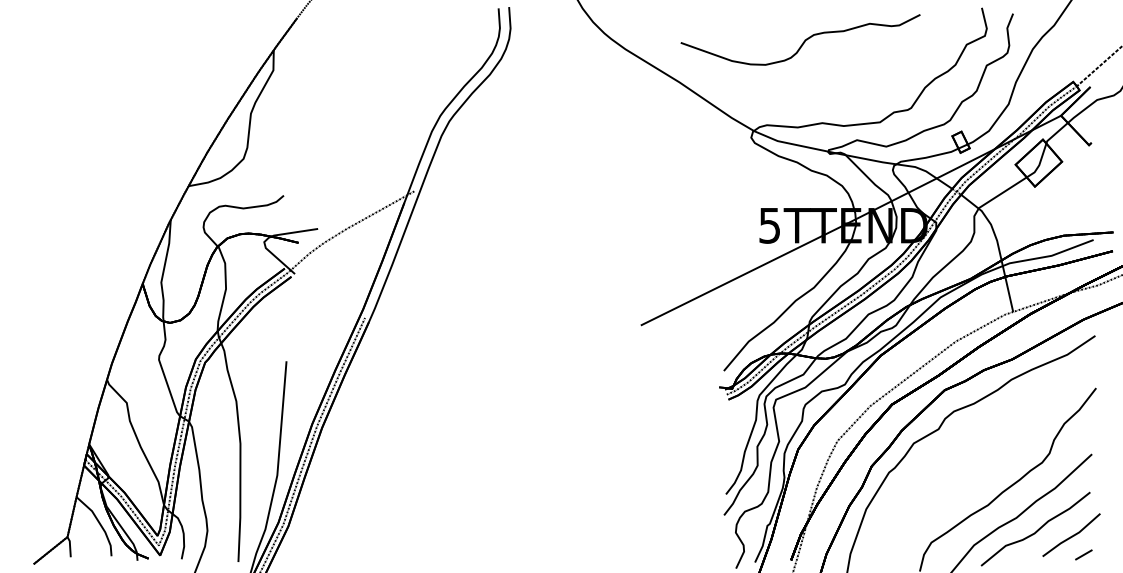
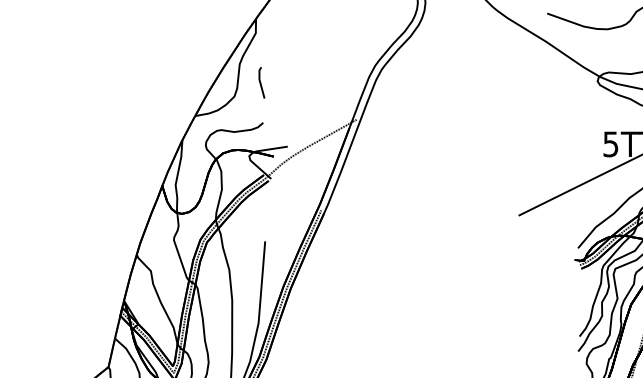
line: (280, 139) -> (260, 82), added

